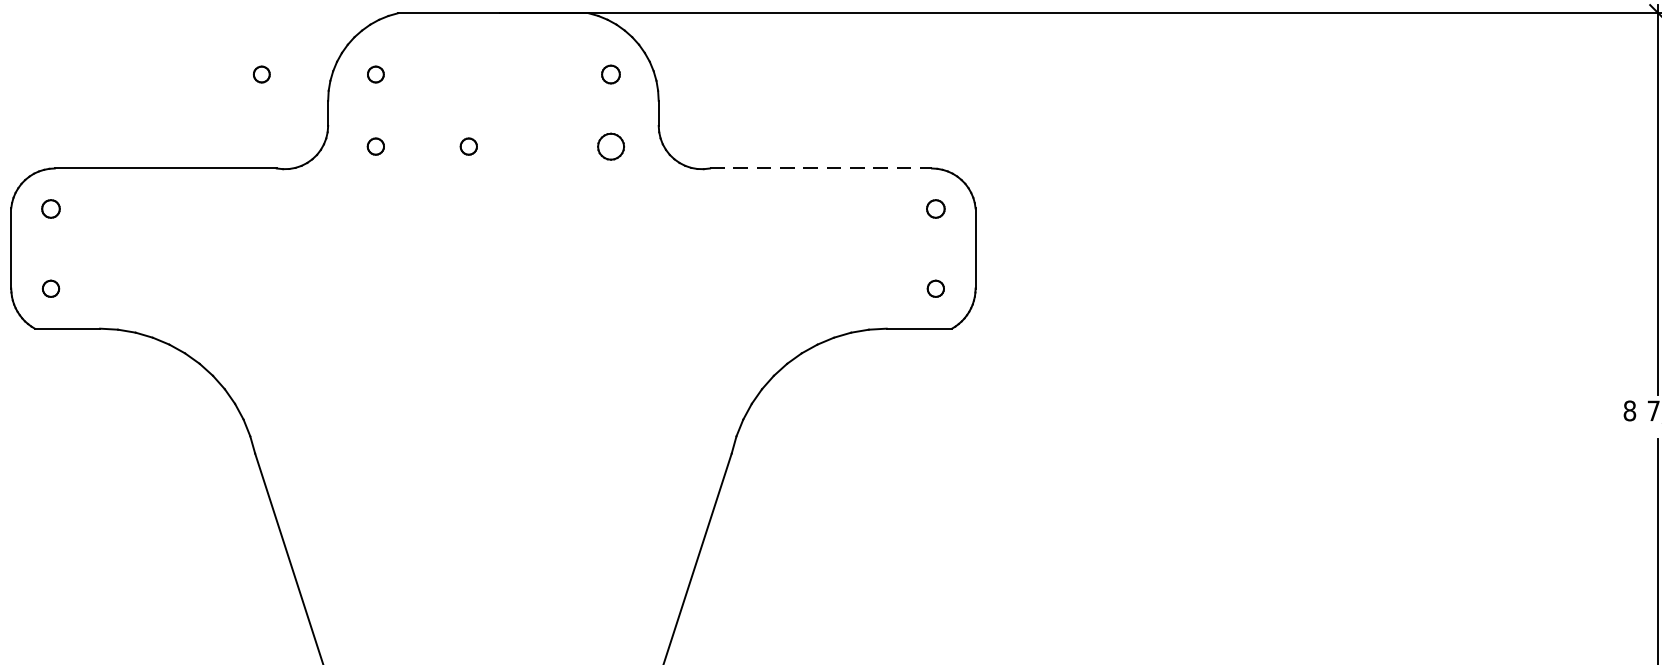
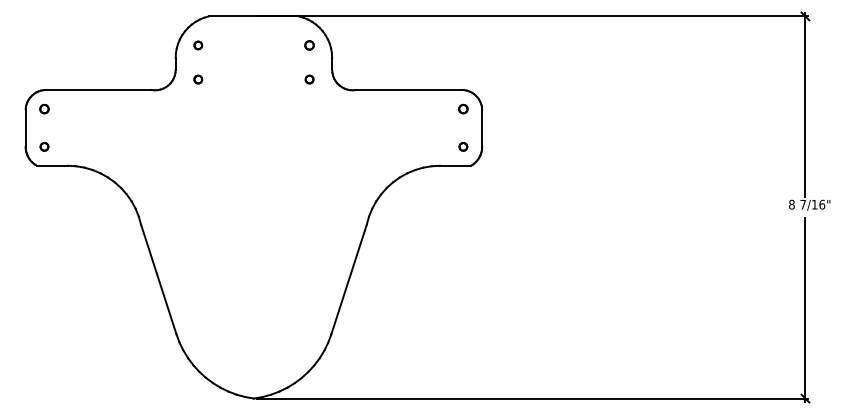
part: (260, 74) -> (143, 45), removed
part: (469, 146) -> (242, 79), removed
part: (610, 146) -> (309, 79), size x0.62
line: (822, 167) -> (409, 89), dashed -> solid

